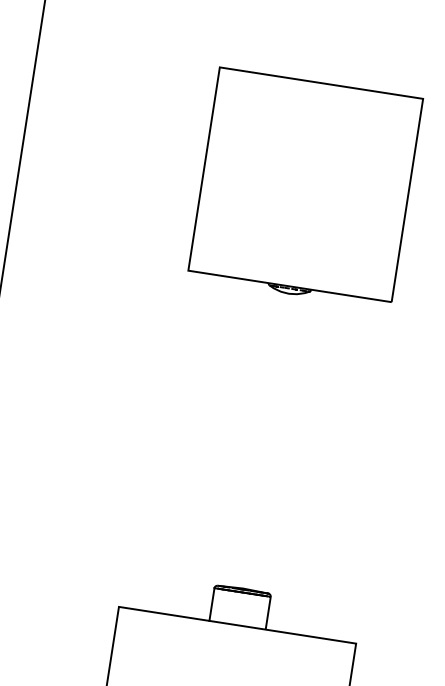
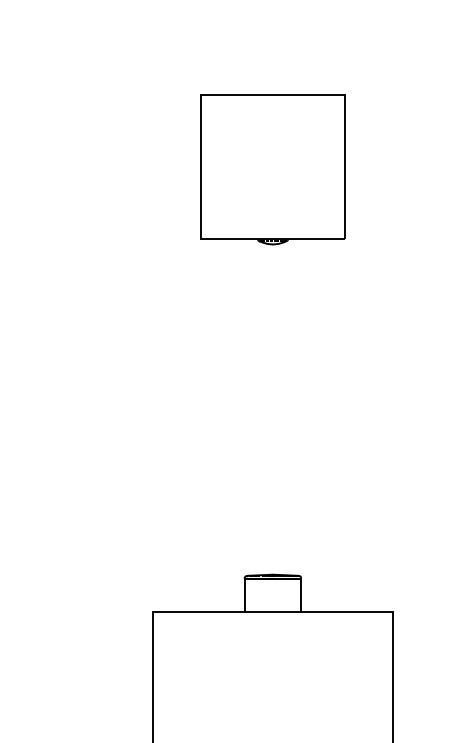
part: (304, 188) -> (272, 169), size x0.7

